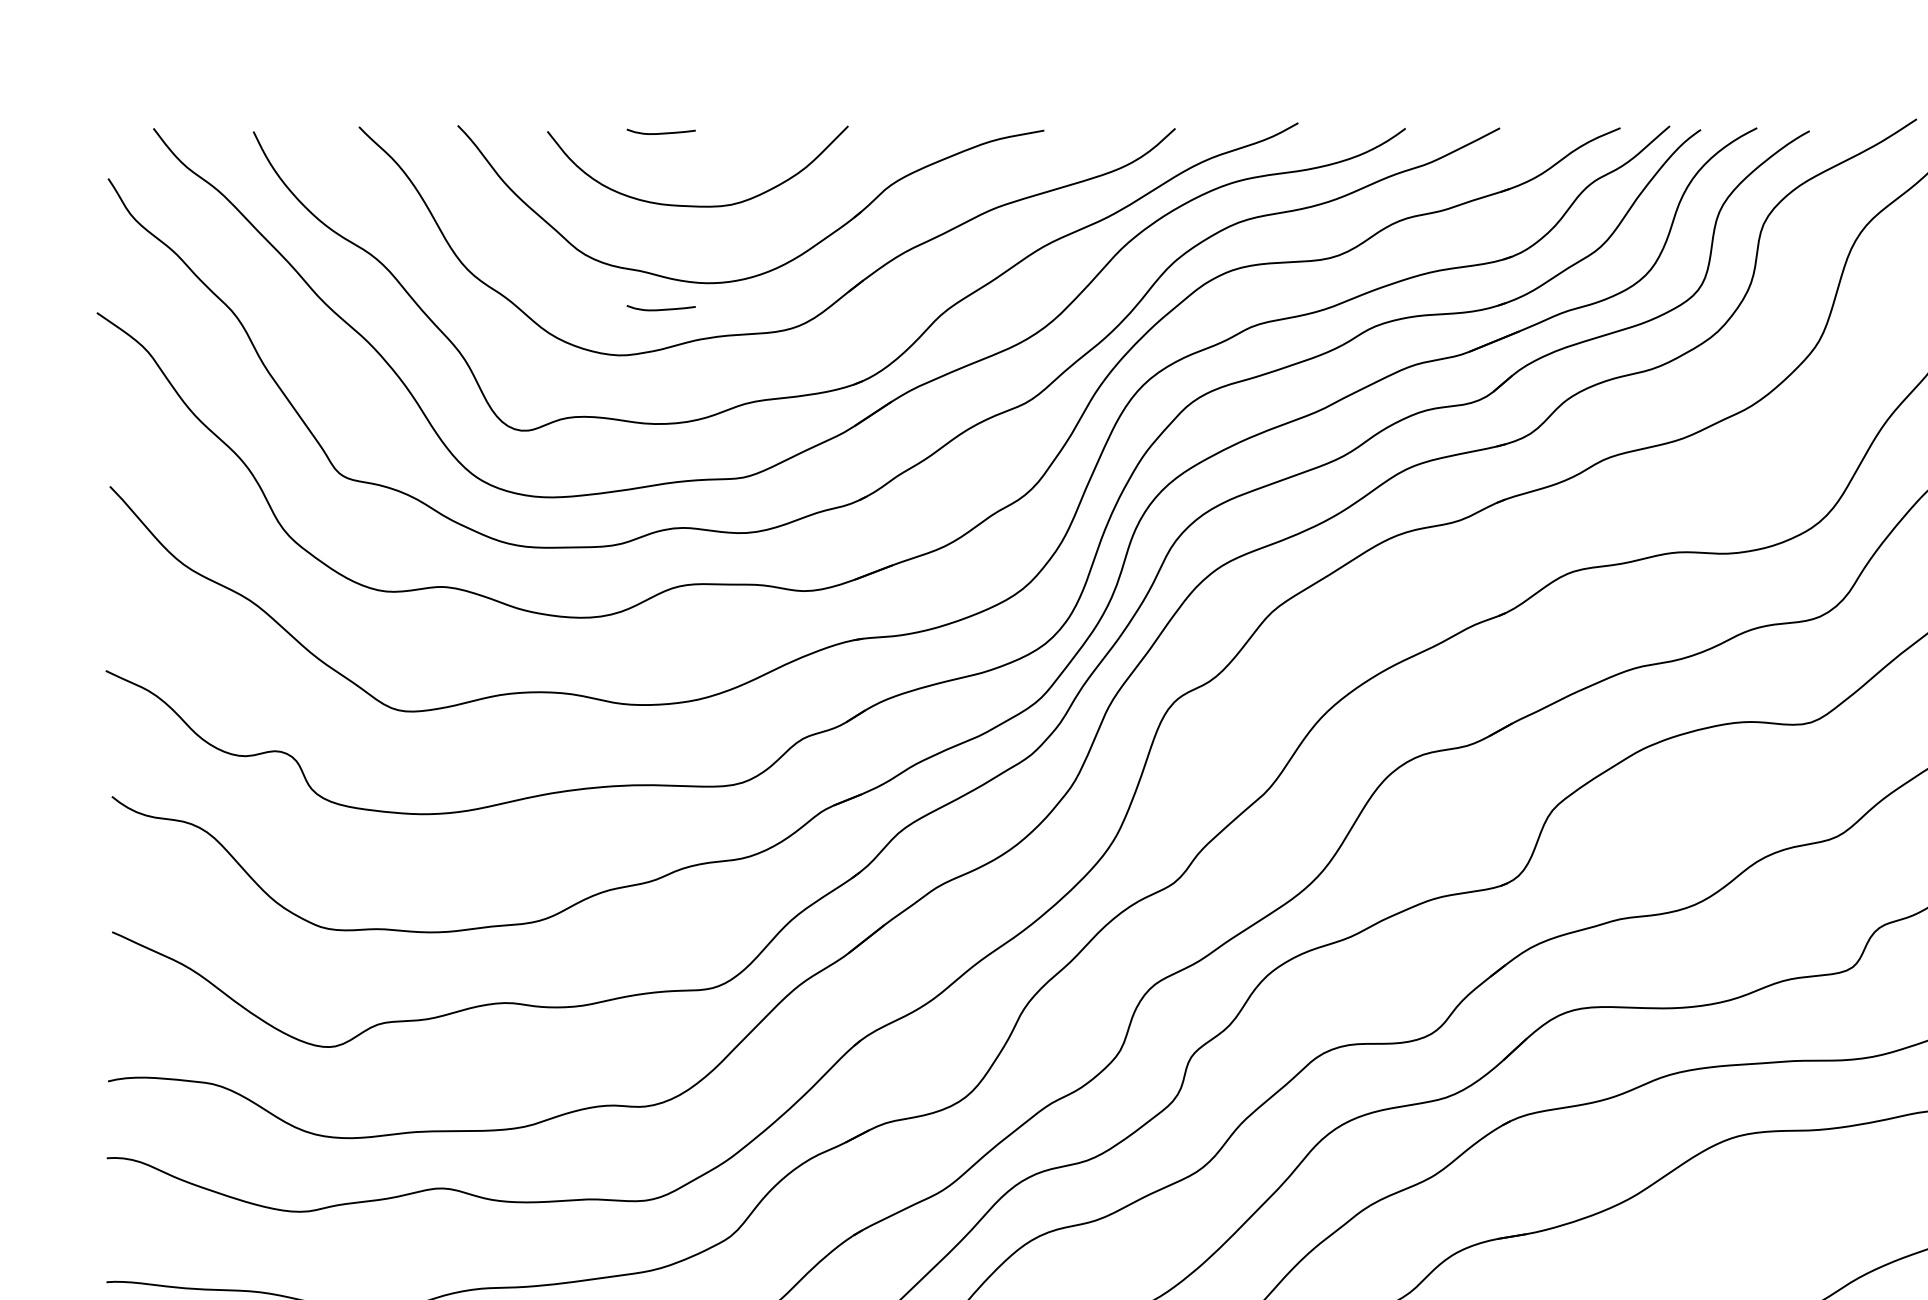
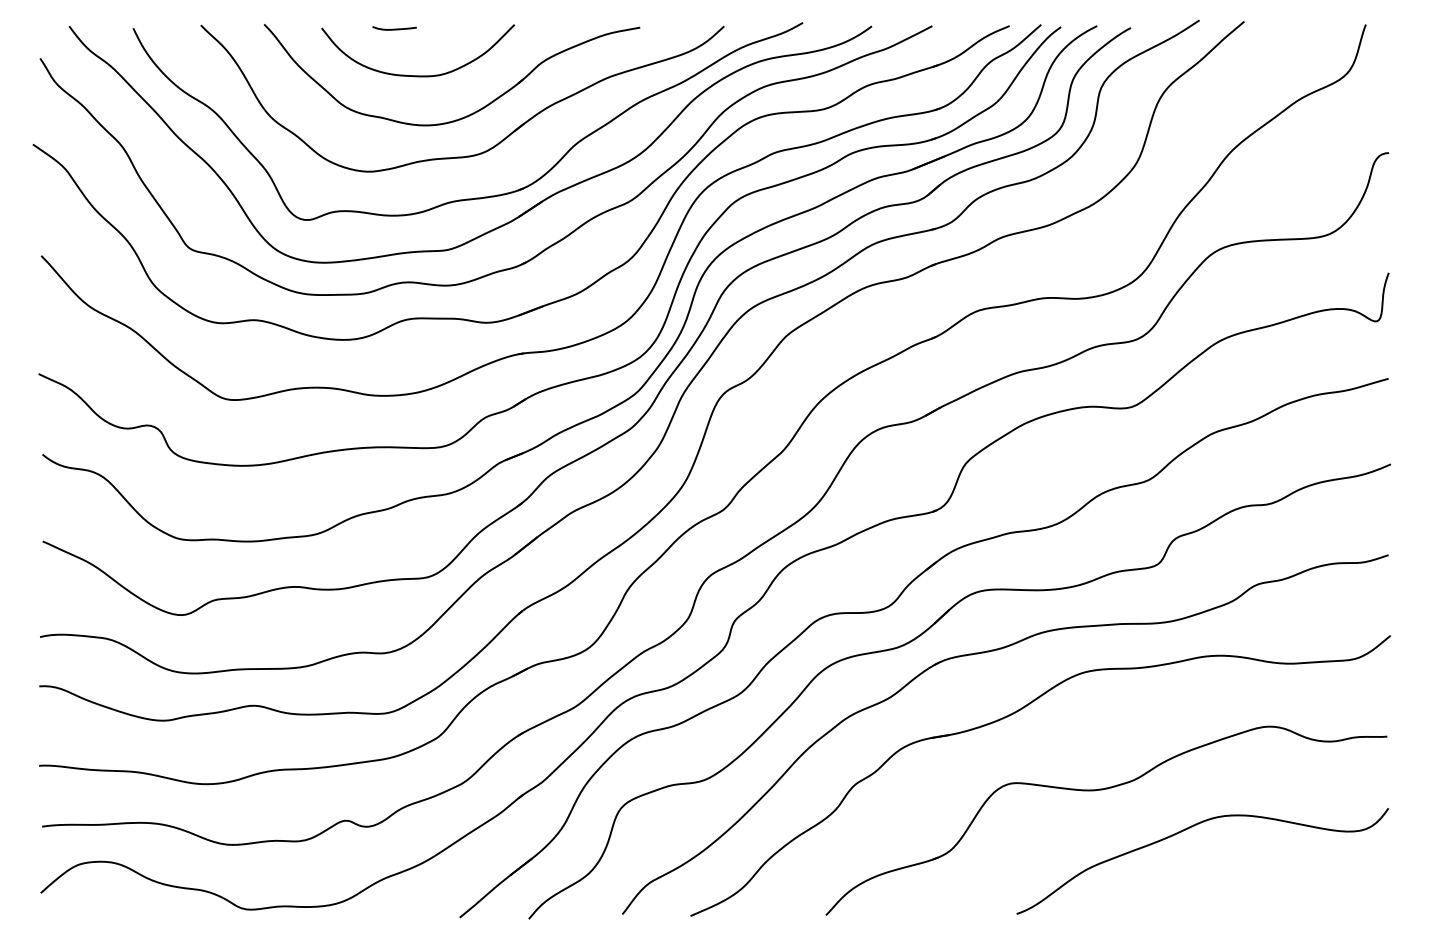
curve: (660, 308) -> (394, 141), removed

